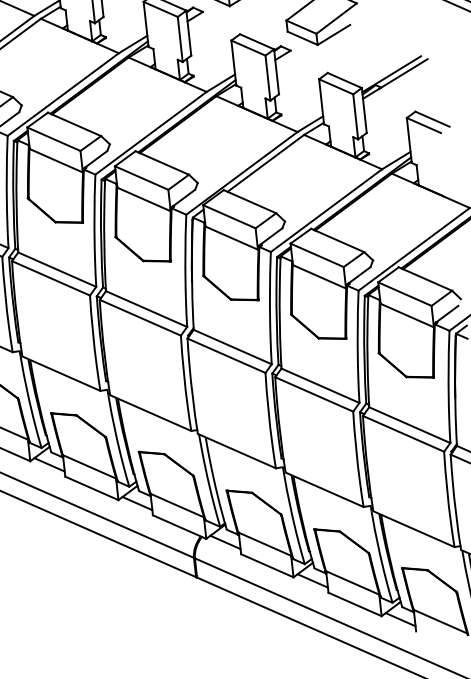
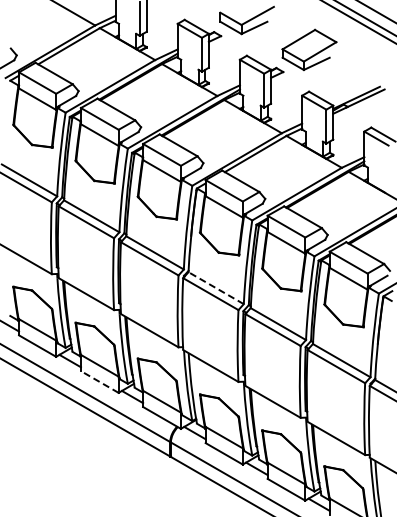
line: (233, 347) -> (216, 288), solid -> dashed
line: (91, 489) -> (99, 382), solid -> dashed

